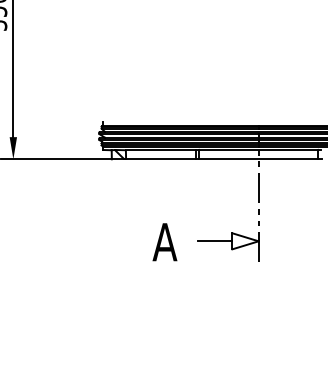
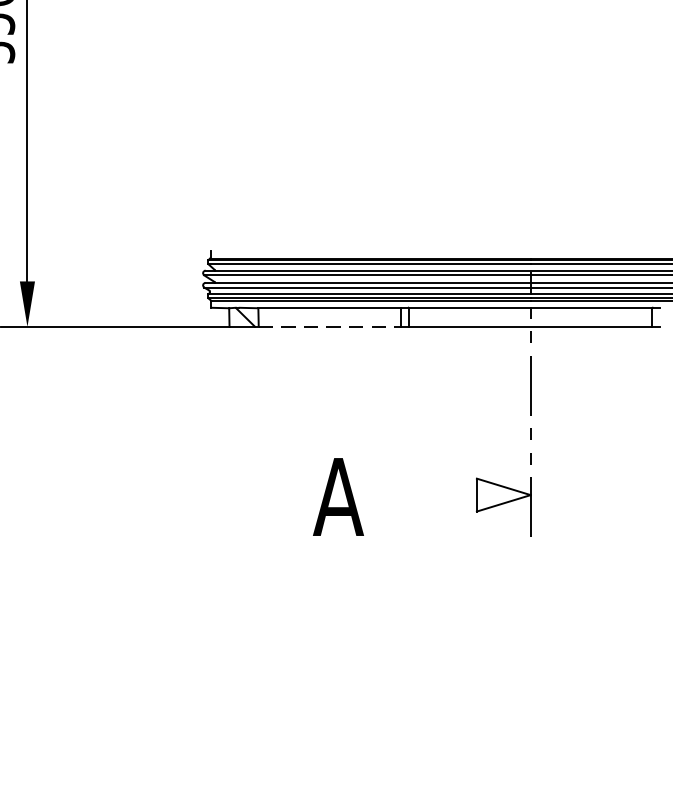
line: (160, 159) -> (329, 327), solid -> dashed
line: (214, 241) -> (440, 495), removed

